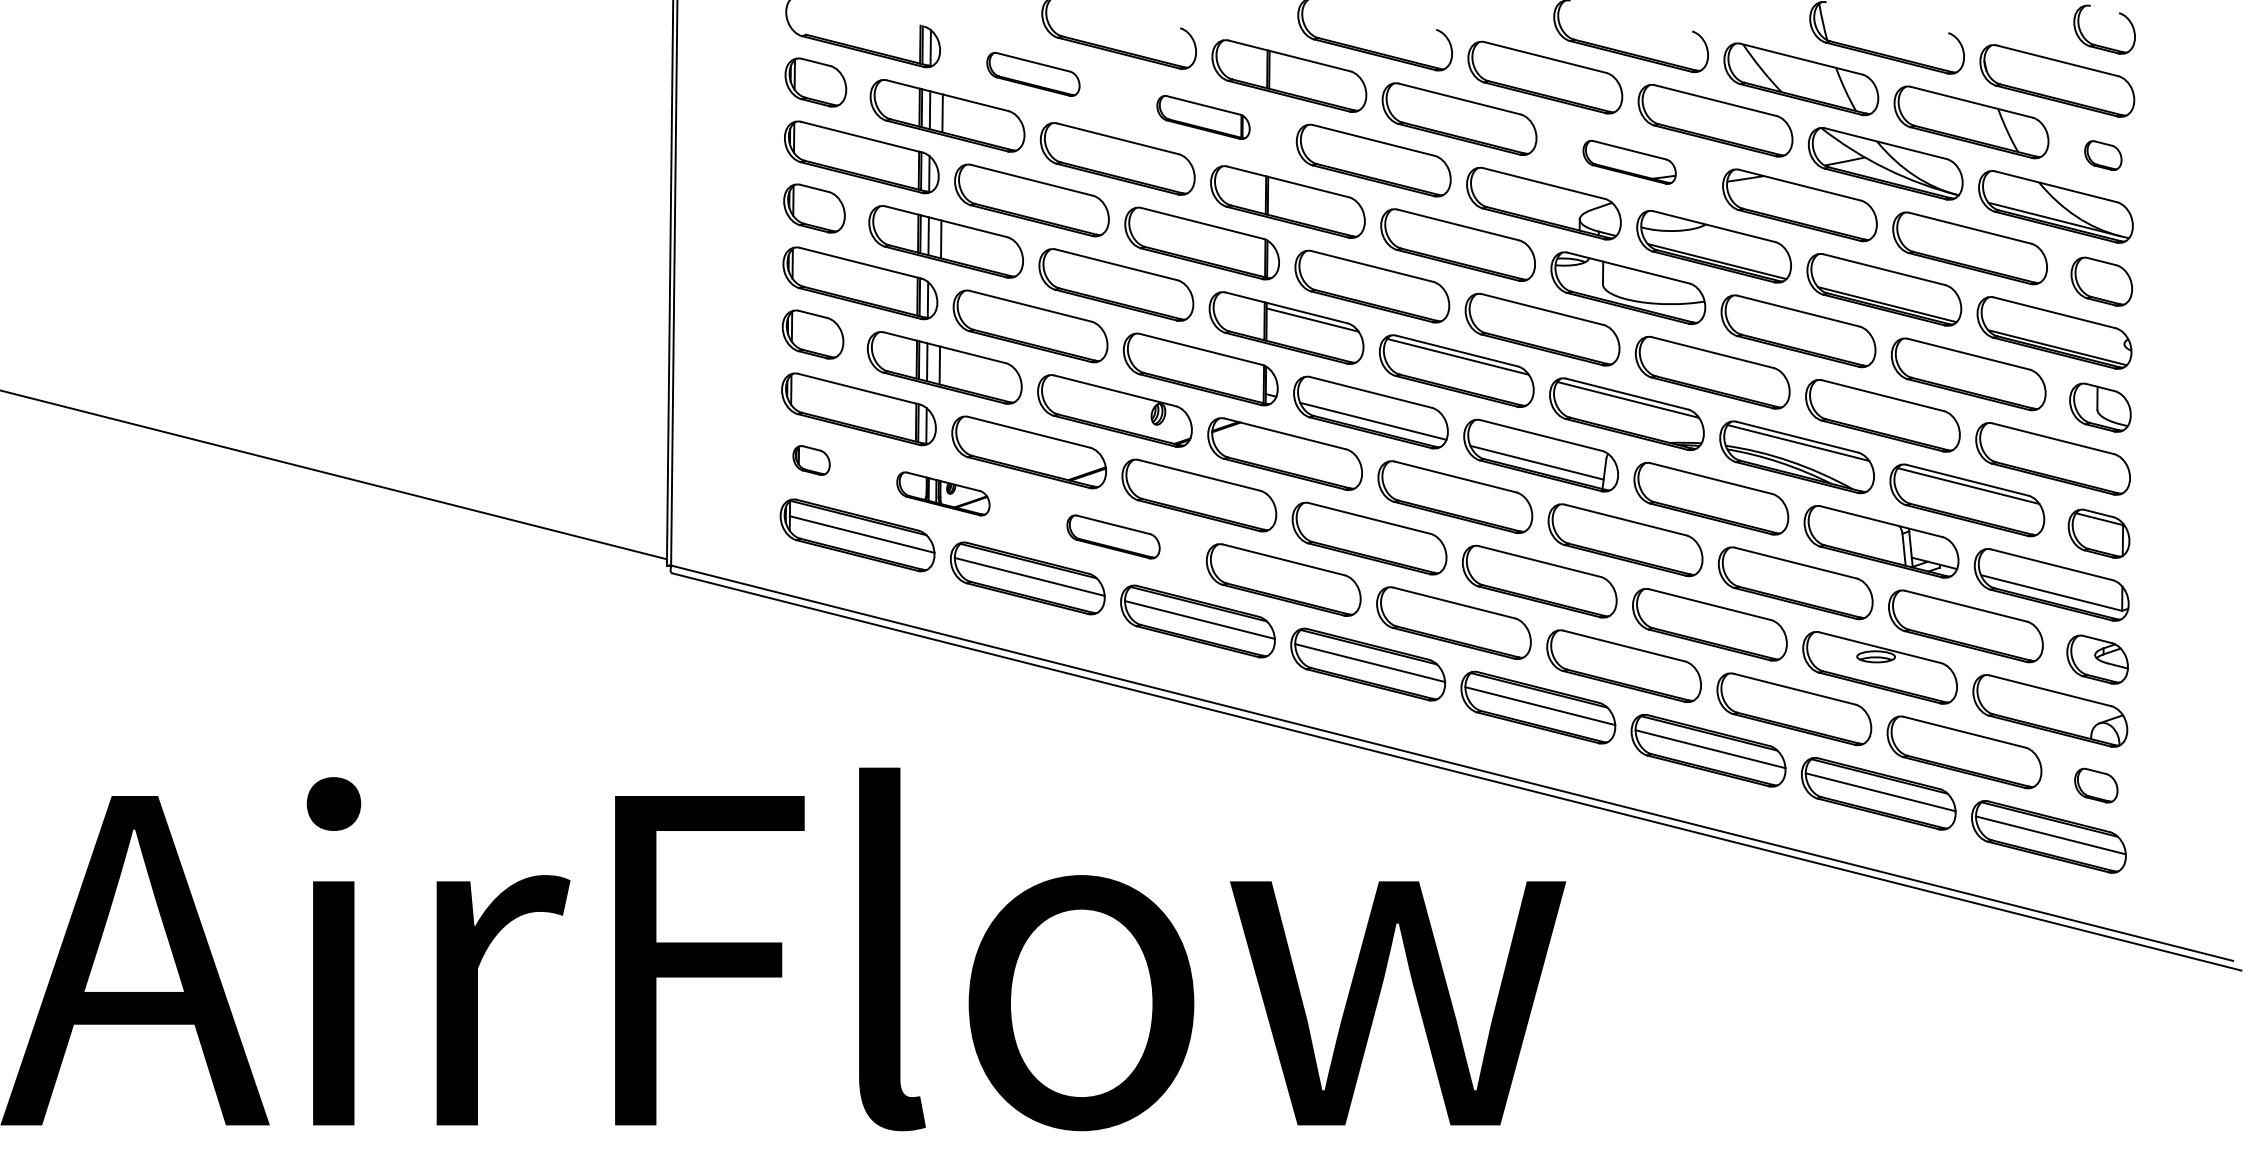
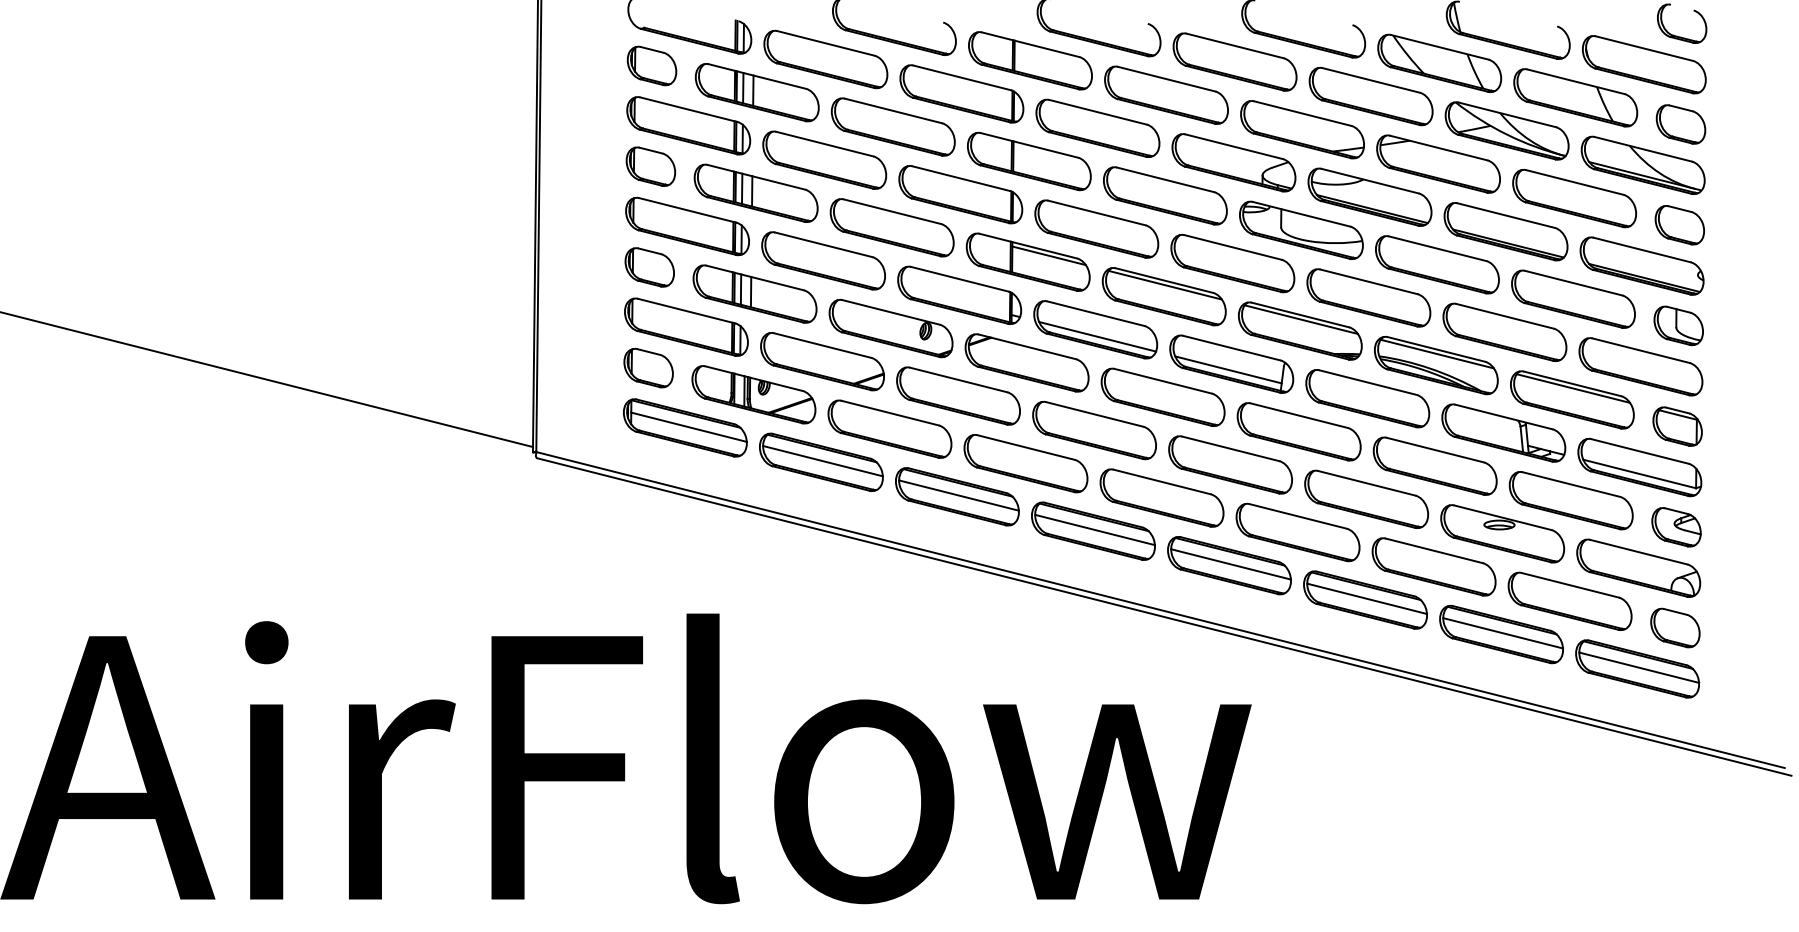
part: (1033, 74) -> (825, 59), size x1.67
part: (1203, 117) -> (961, 93), size x1.67
part: (2103, 155) -> (1681, 124), size x1.67
part: (1629, 162) -> (1302, 129), size x1.67
part: (811, 460) -> (648, 368), size x1.67
part: (943, 493) -> (754, 394), size x1.67
part: (1113, 536) -> (889, 428), size x1.67
part: (2096, 785) -> (1675, 627), size x1.43

